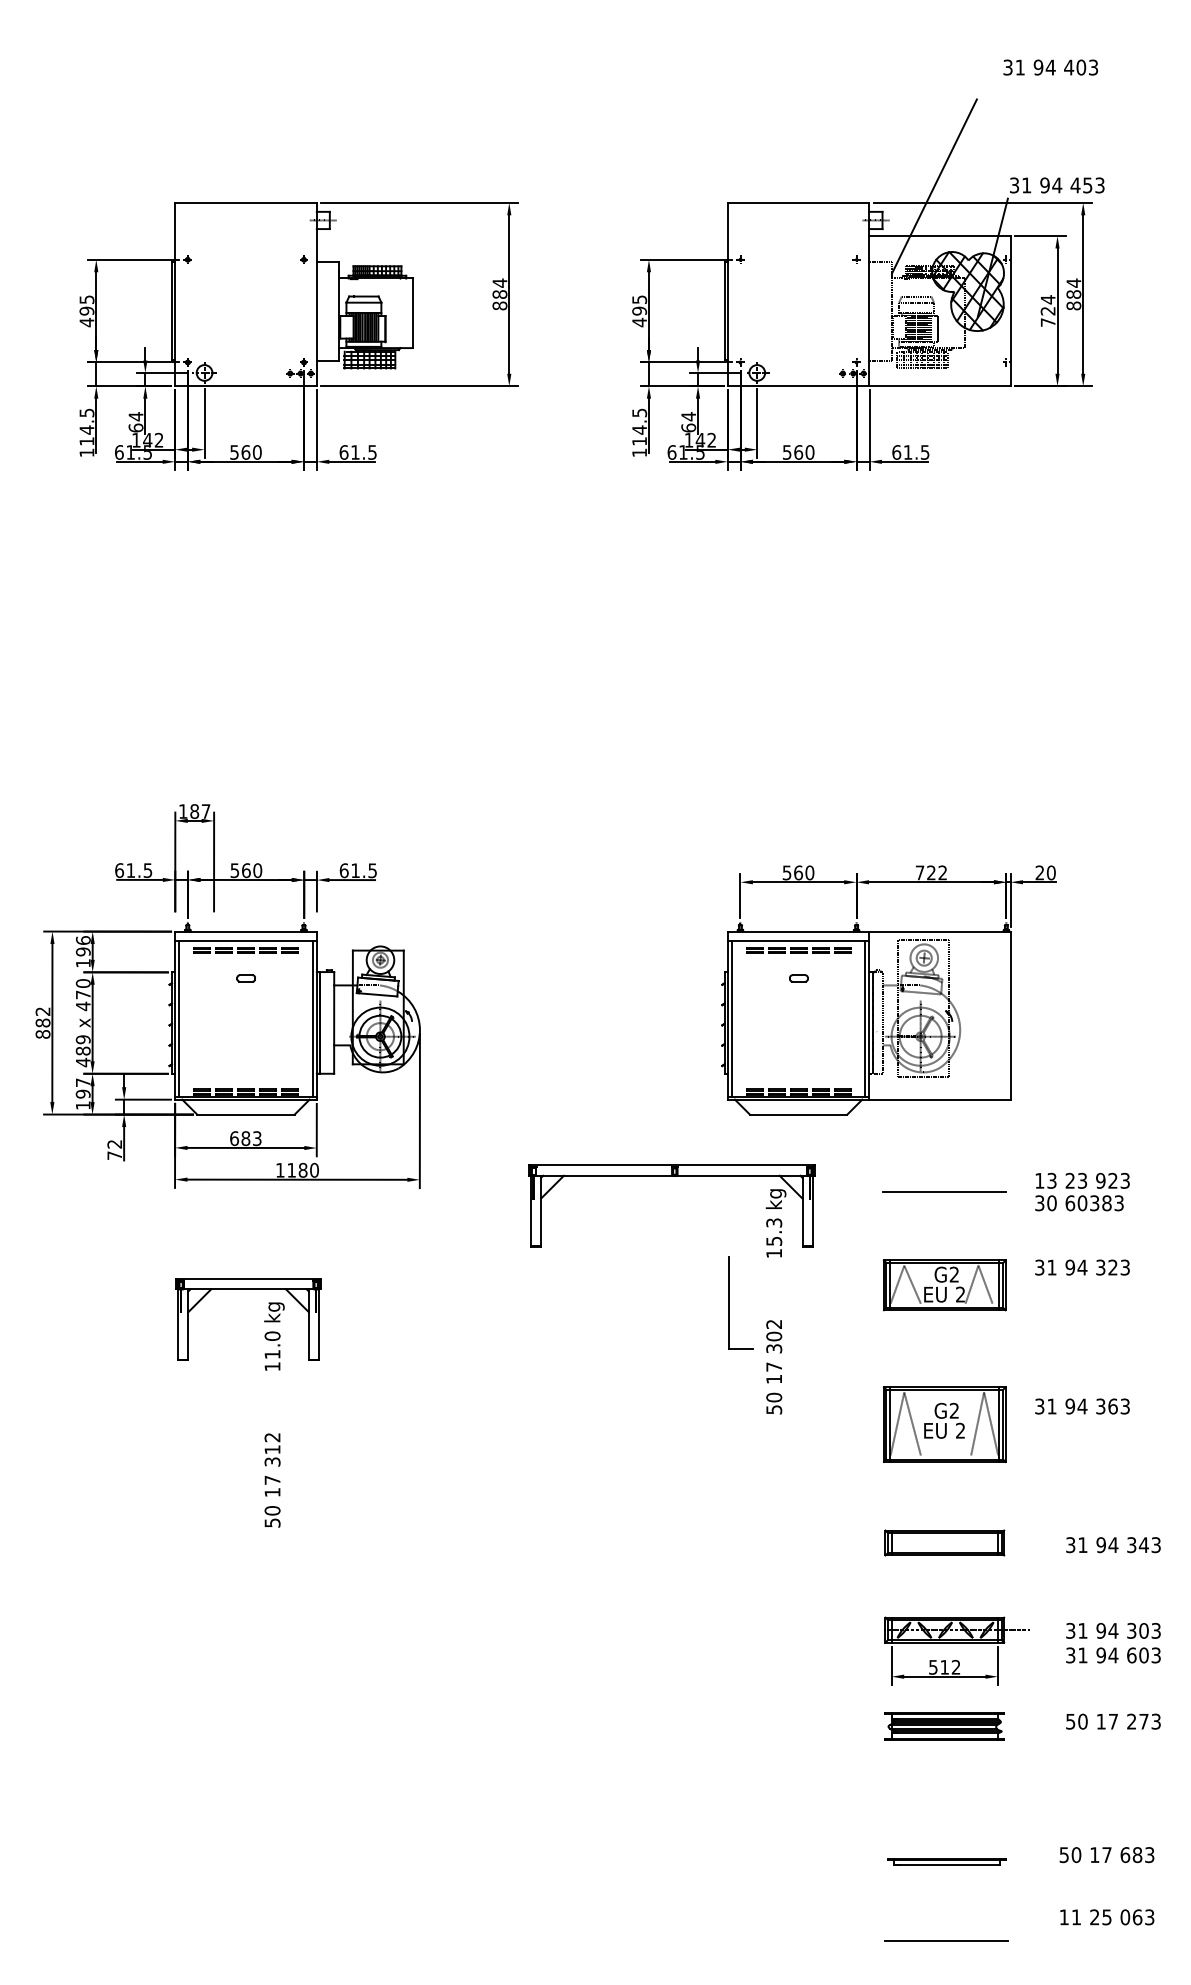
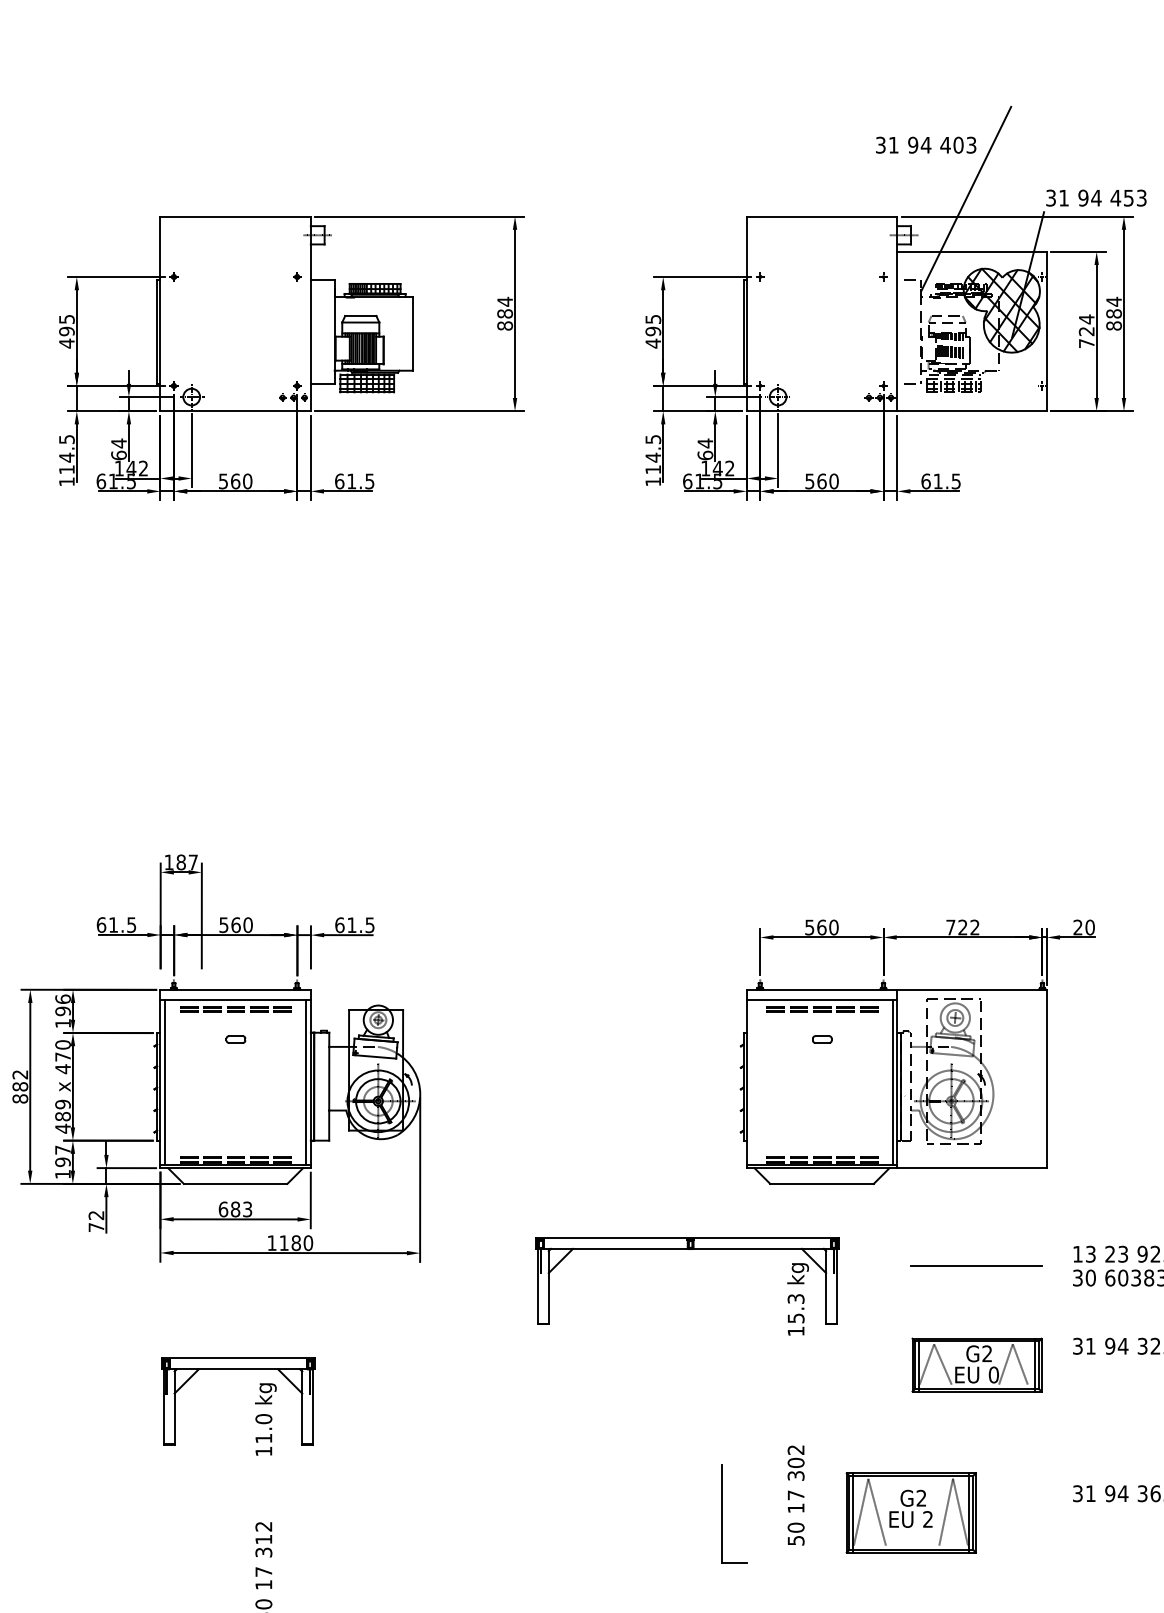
text: (1050, 67) -> (925, 145), moved
line: (731, 1018) -> (750, 1082), removed
text: (960, 1294) -> (993, 1374), 2 -> 0
part: (729, 1302) -> (722, 1513), moved
text: (774, 1367) -> (796, 1495), moved
part: (944, 1424) -> (911, 1512), moved

